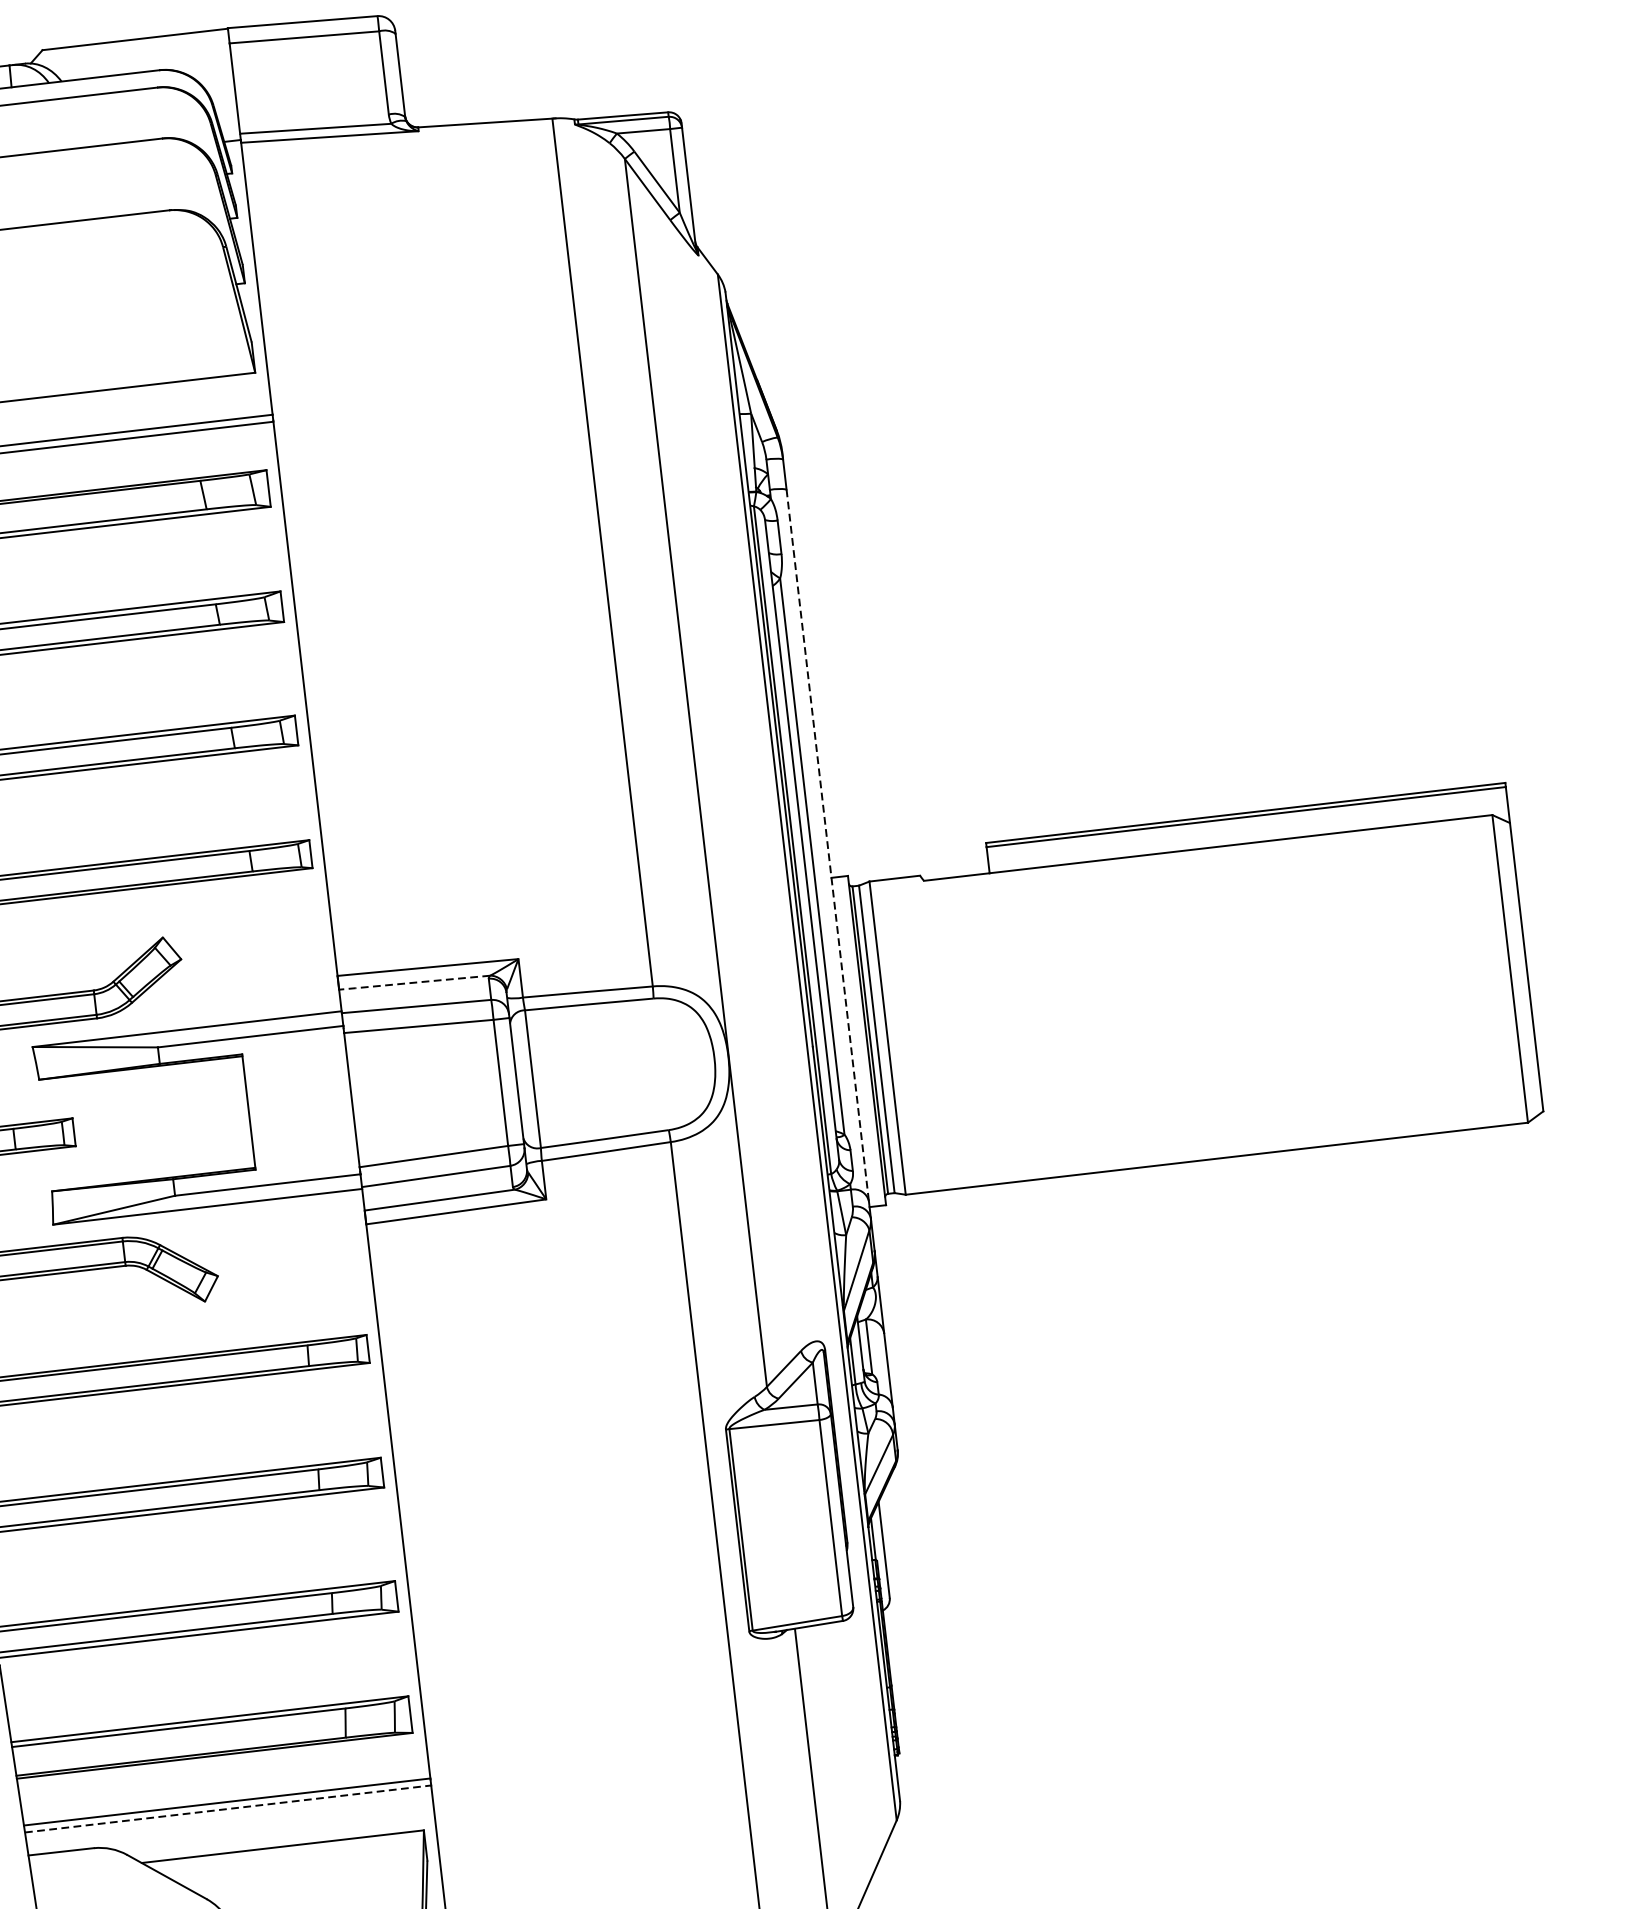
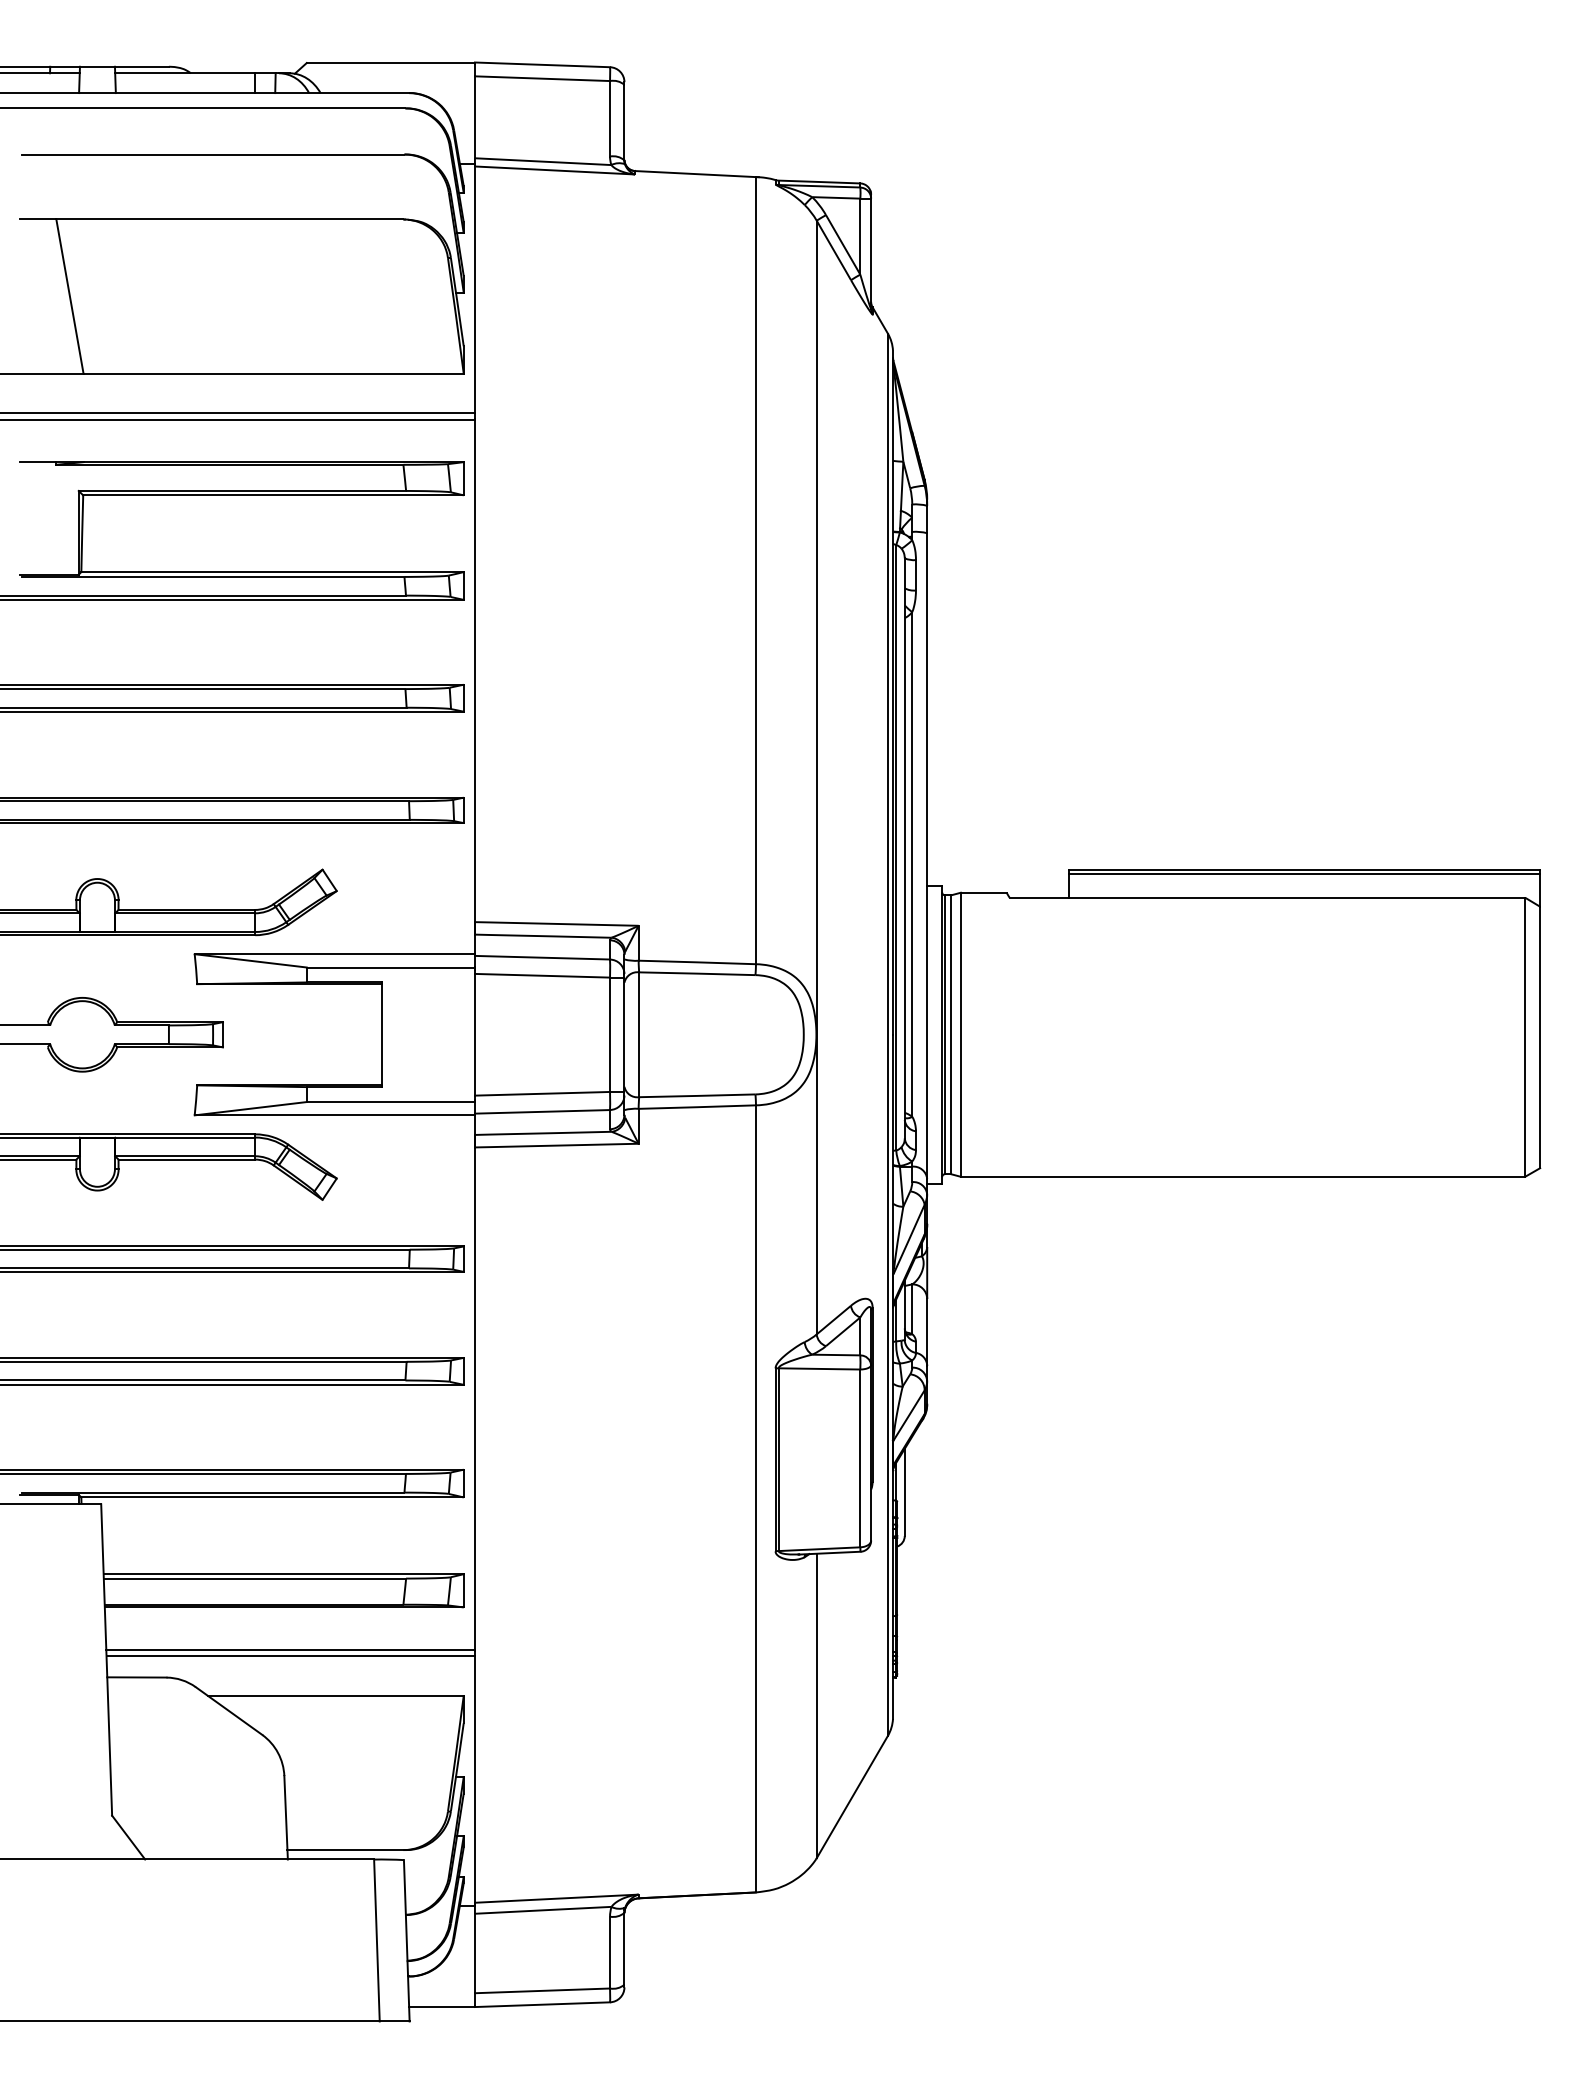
line: (828, 845) -> (927, 856), dashed -> solid
line: (413, 983) -> (542, 936), dashed -> solid
line: (228, 1809) -> (291, 1656), dashed -> solid

